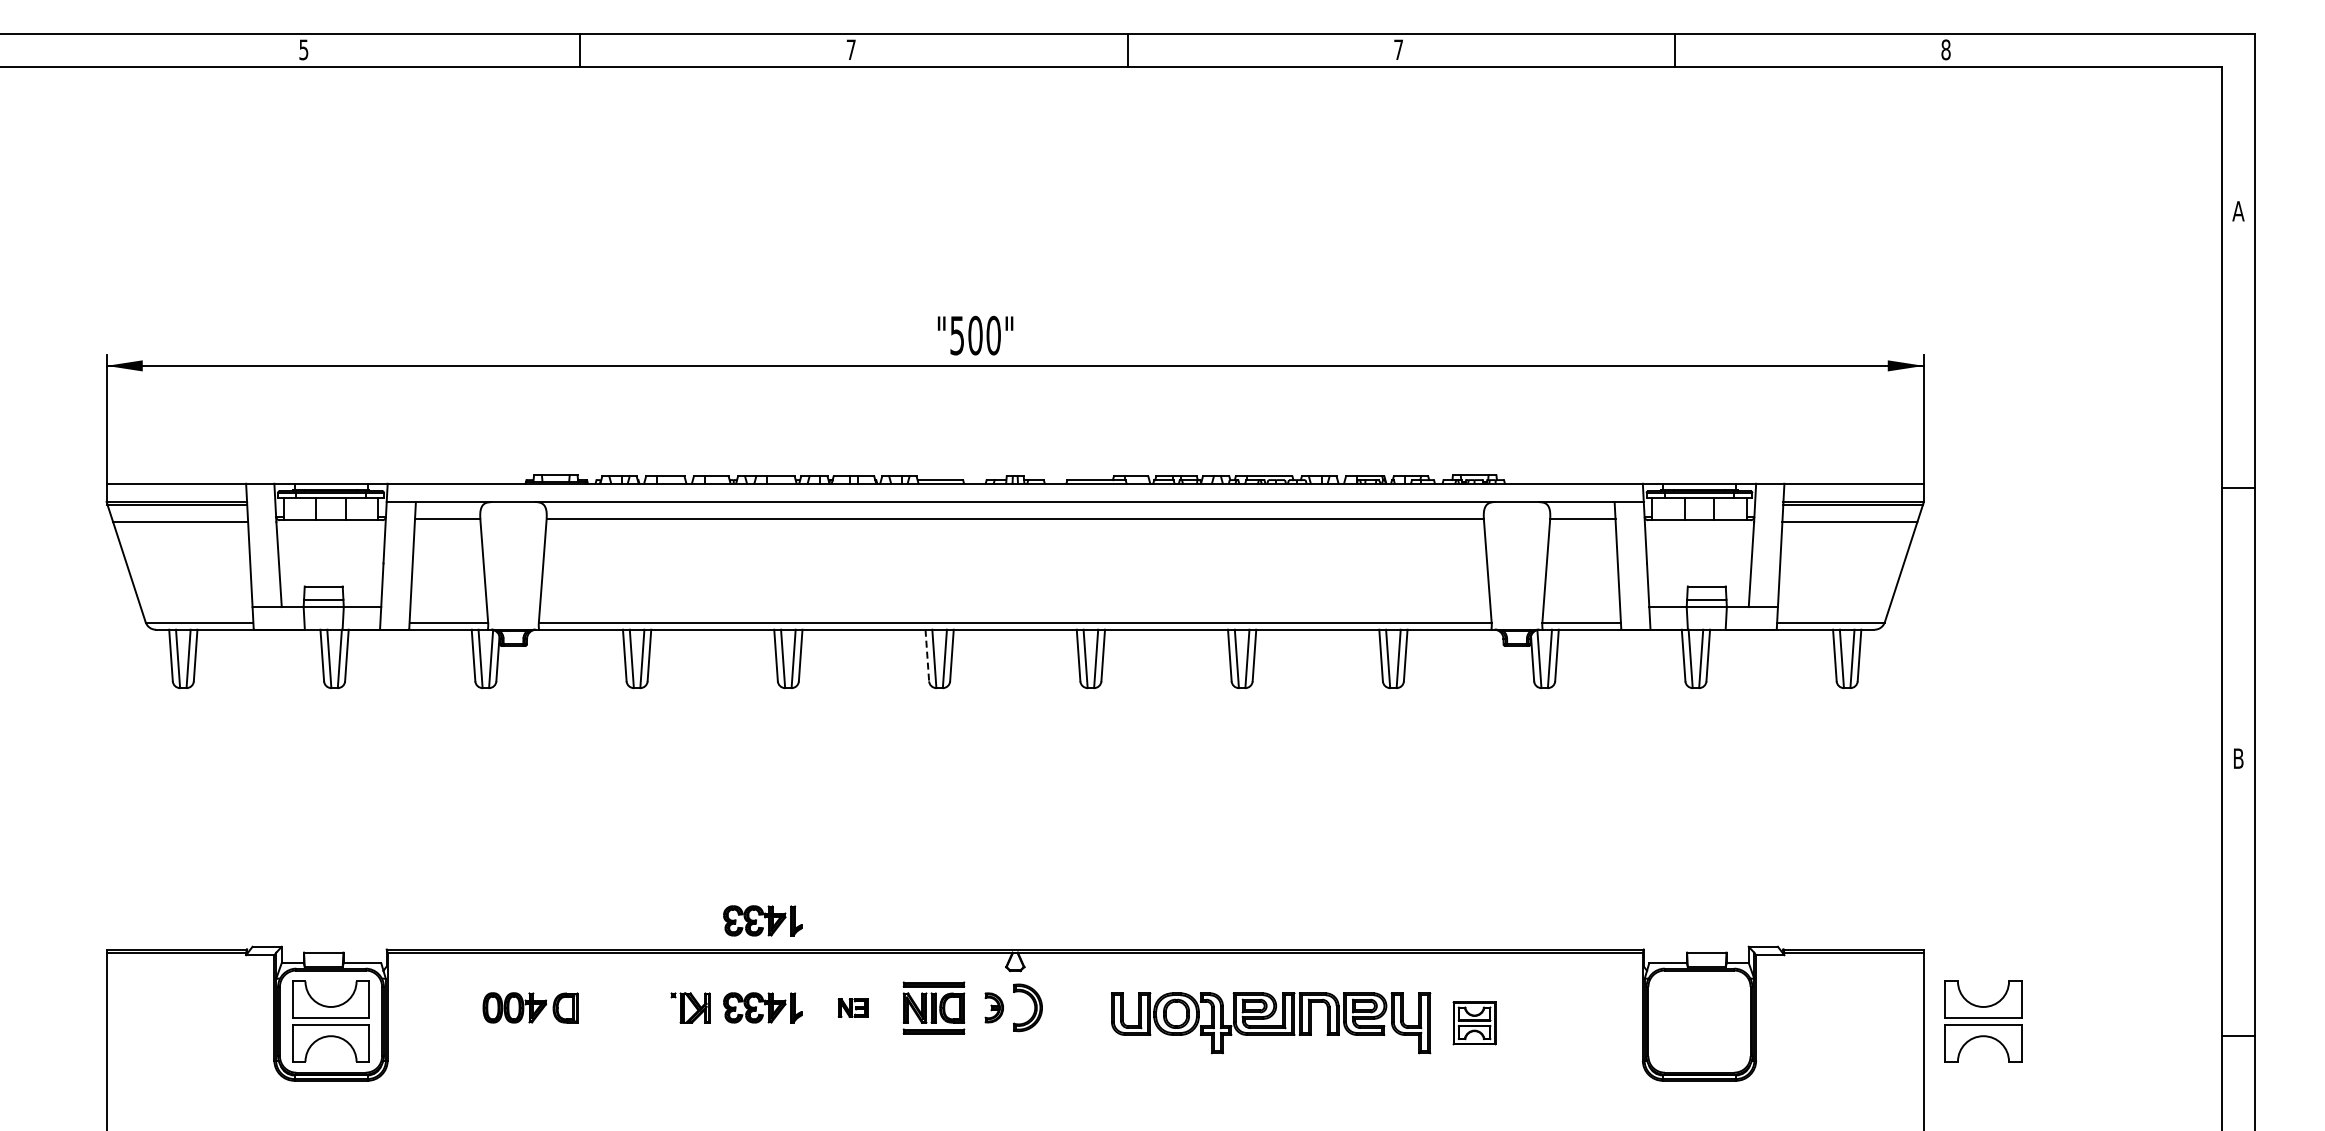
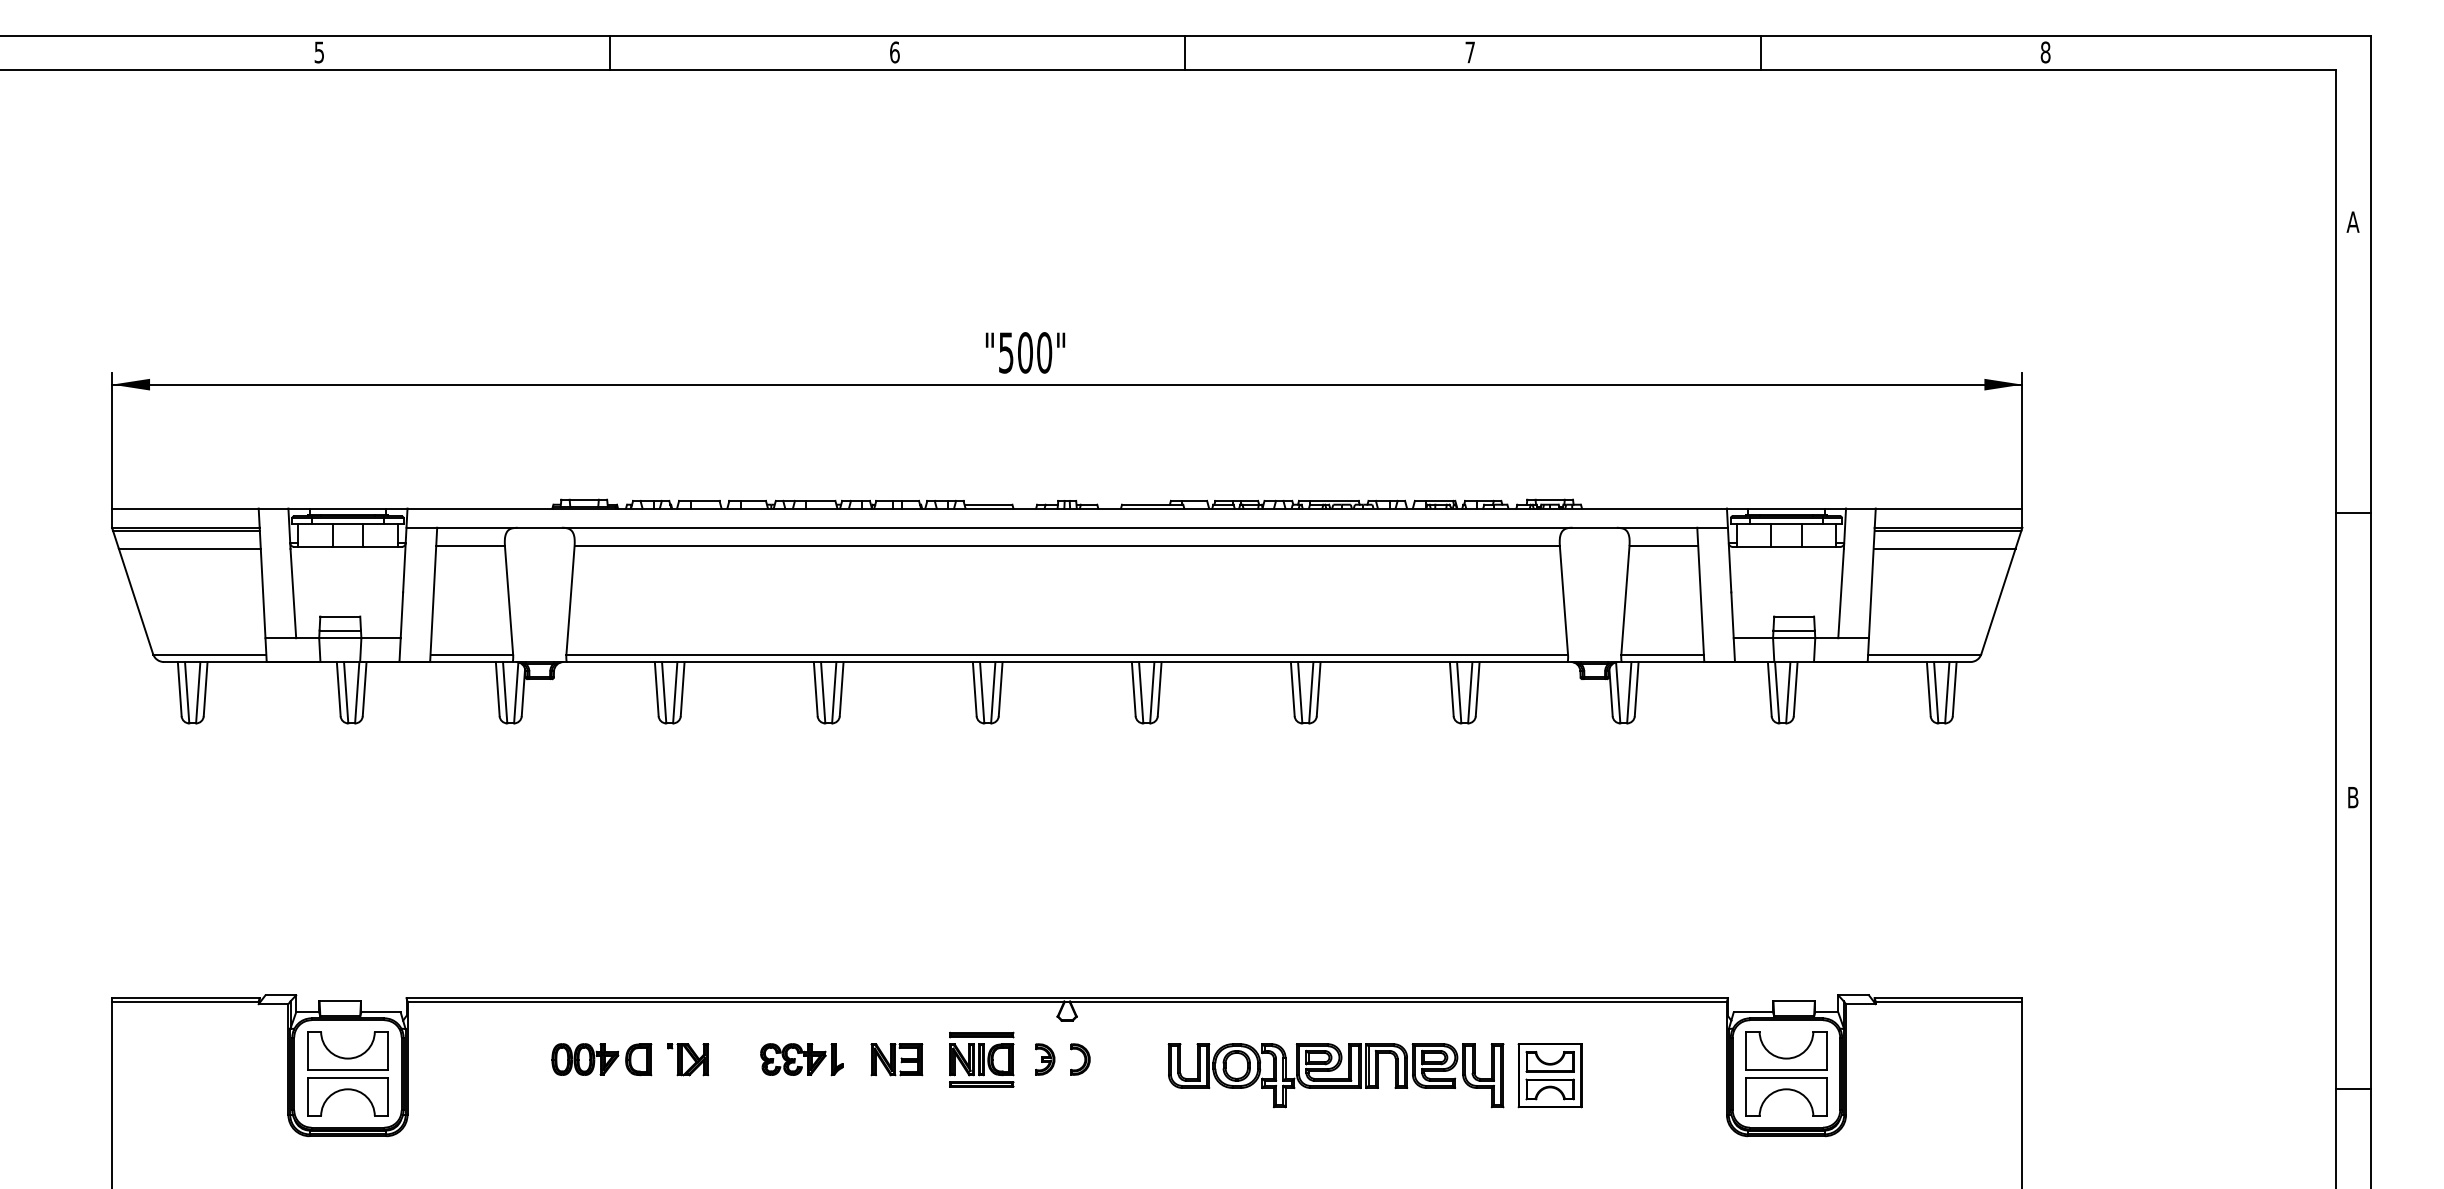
text: (851, 49) -> (895, 52), 7 -> 6
line: (927, 655) -> (974, 689), dashed -> solid
part: (762, 920) -> (801, 967), removed
part: (530, 1007) -> (601, 1059), moved
part: (690, 1007) -> (687, 1059), moved
part: (853, 1007) -> (897, 1059), size x1.67
part: (1027, 1007) -> (1080, 1059), size x0.62
part: (1983, 1021) -> (1786, 1073), moved
part: (1474, 1023) -> (1549, 1075), size x1.43

